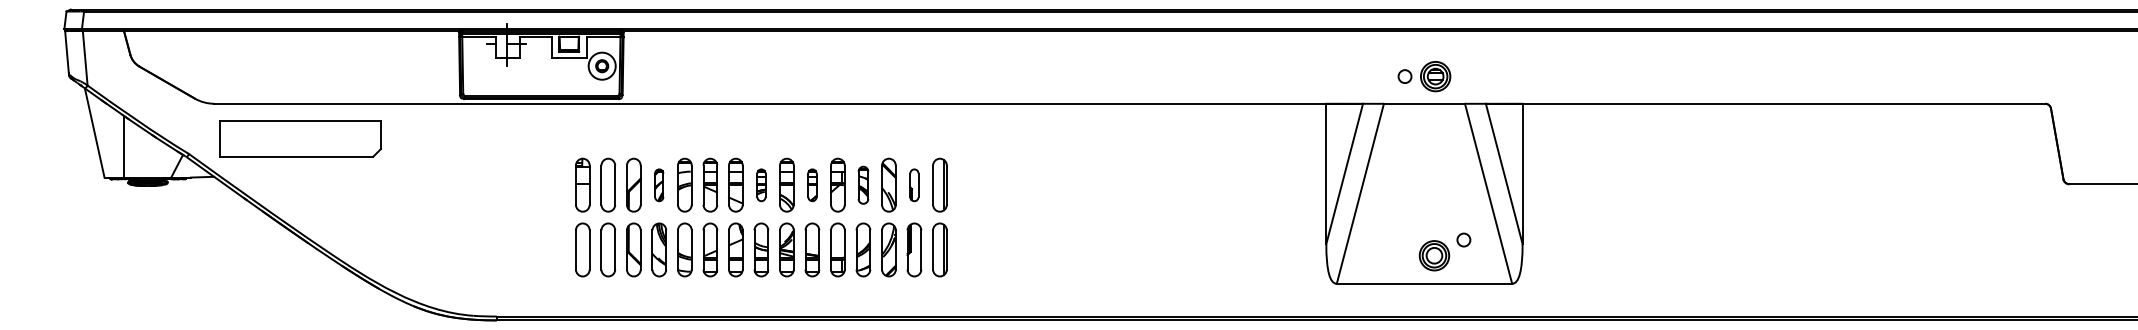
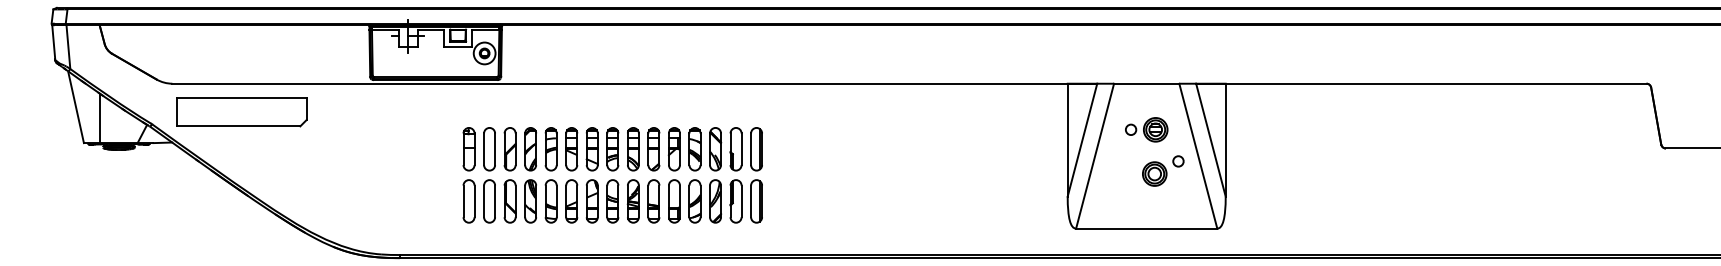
part: (1424, 76) -> (1146, 129), moved
part: (659, 185) -> (530, 149), size x1.67
part: (760, 185) -> (612, 149), size x1.67
part: (811, 185) -> (653, 149), size x1.67
part: (862, 185) -> (694, 149), size x1.43
part: (913, 185) -> (735, 149), size x1.67
part: (1445, 251) -> (1163, 170), moved

